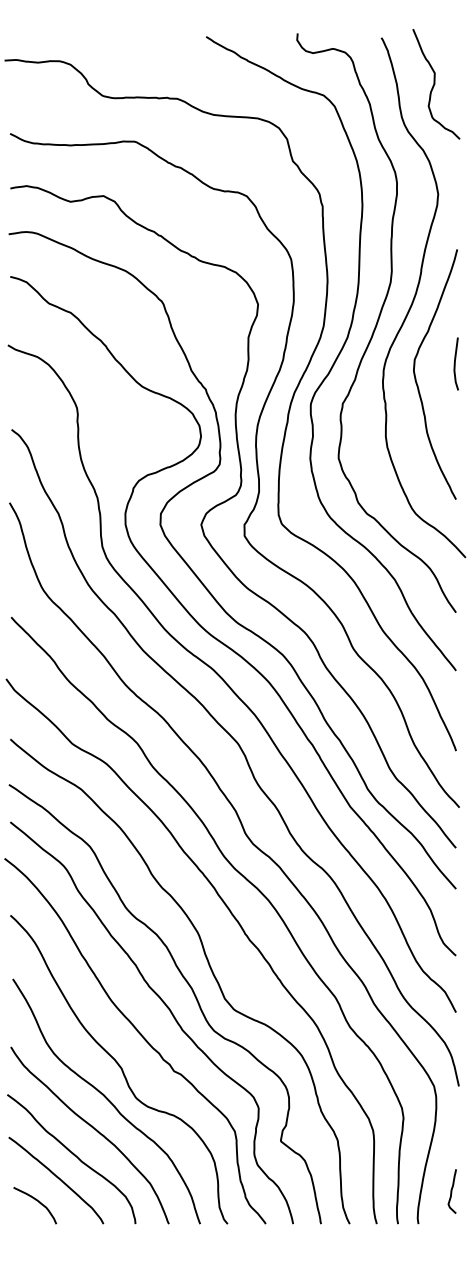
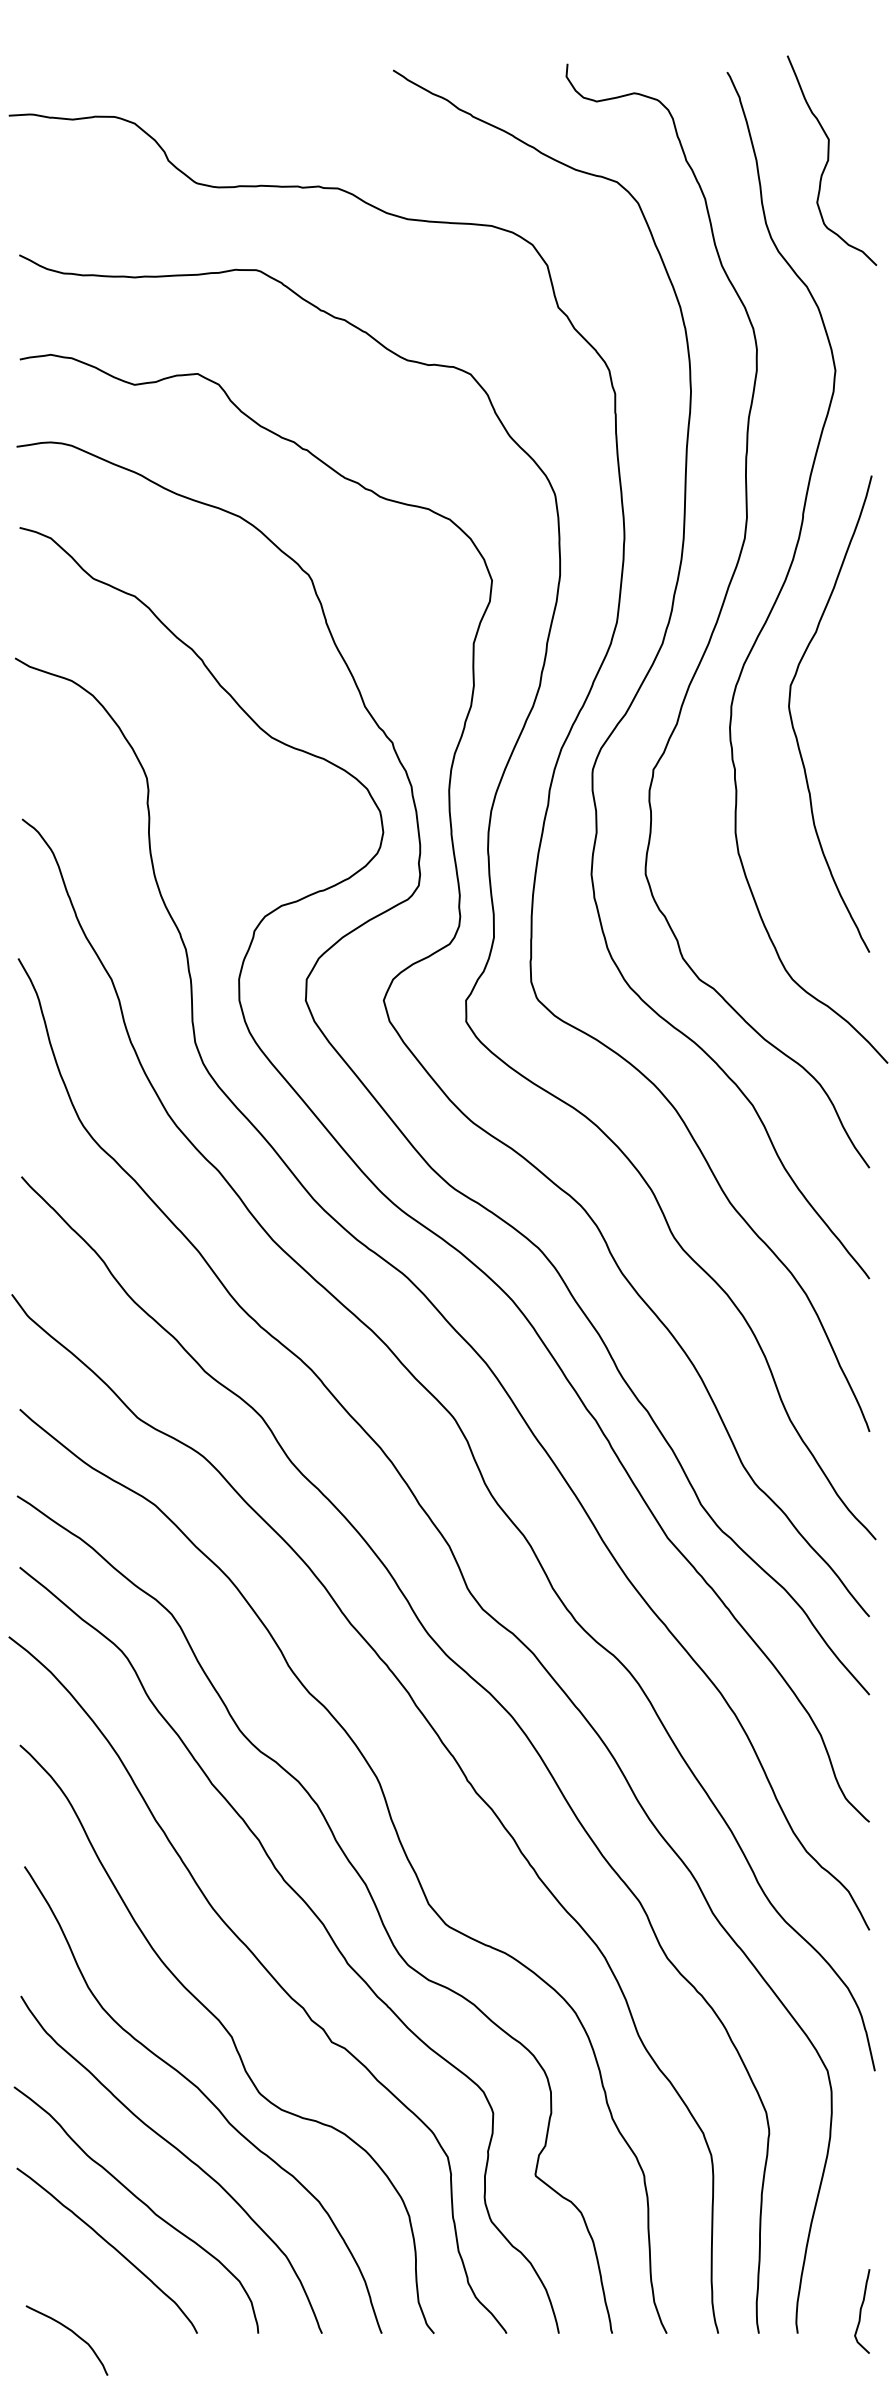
line: (455, 363) -> (868, 693), removed
curve: (451, 1191) -> (860, 2311), moved
curve: (38, 1202) -> (73, 2334), moved

